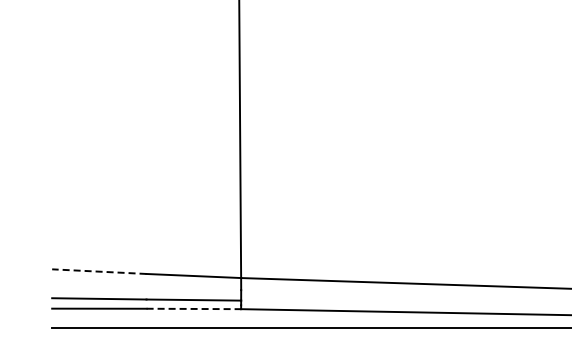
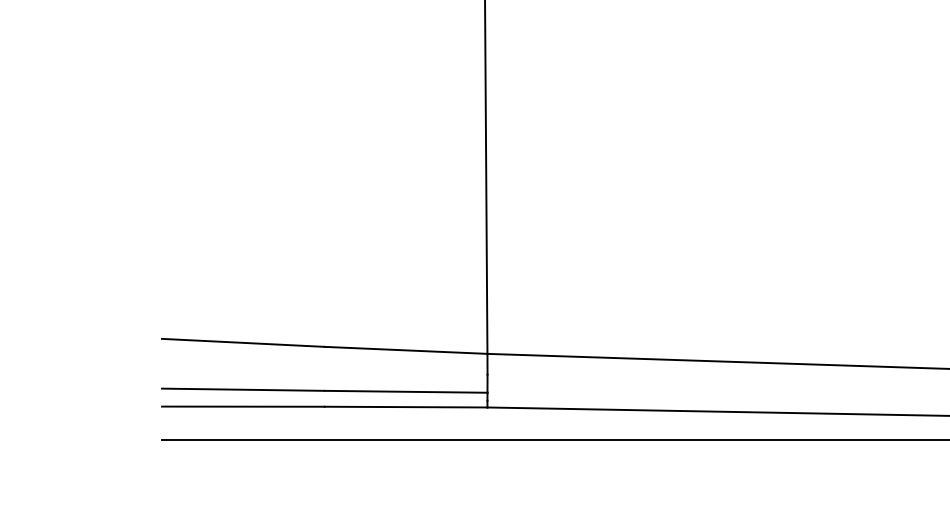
line: (98, 271) -> (241, 342), dashed -> solid
line: (194, 308) -> (407, 406), dashed -> solid

